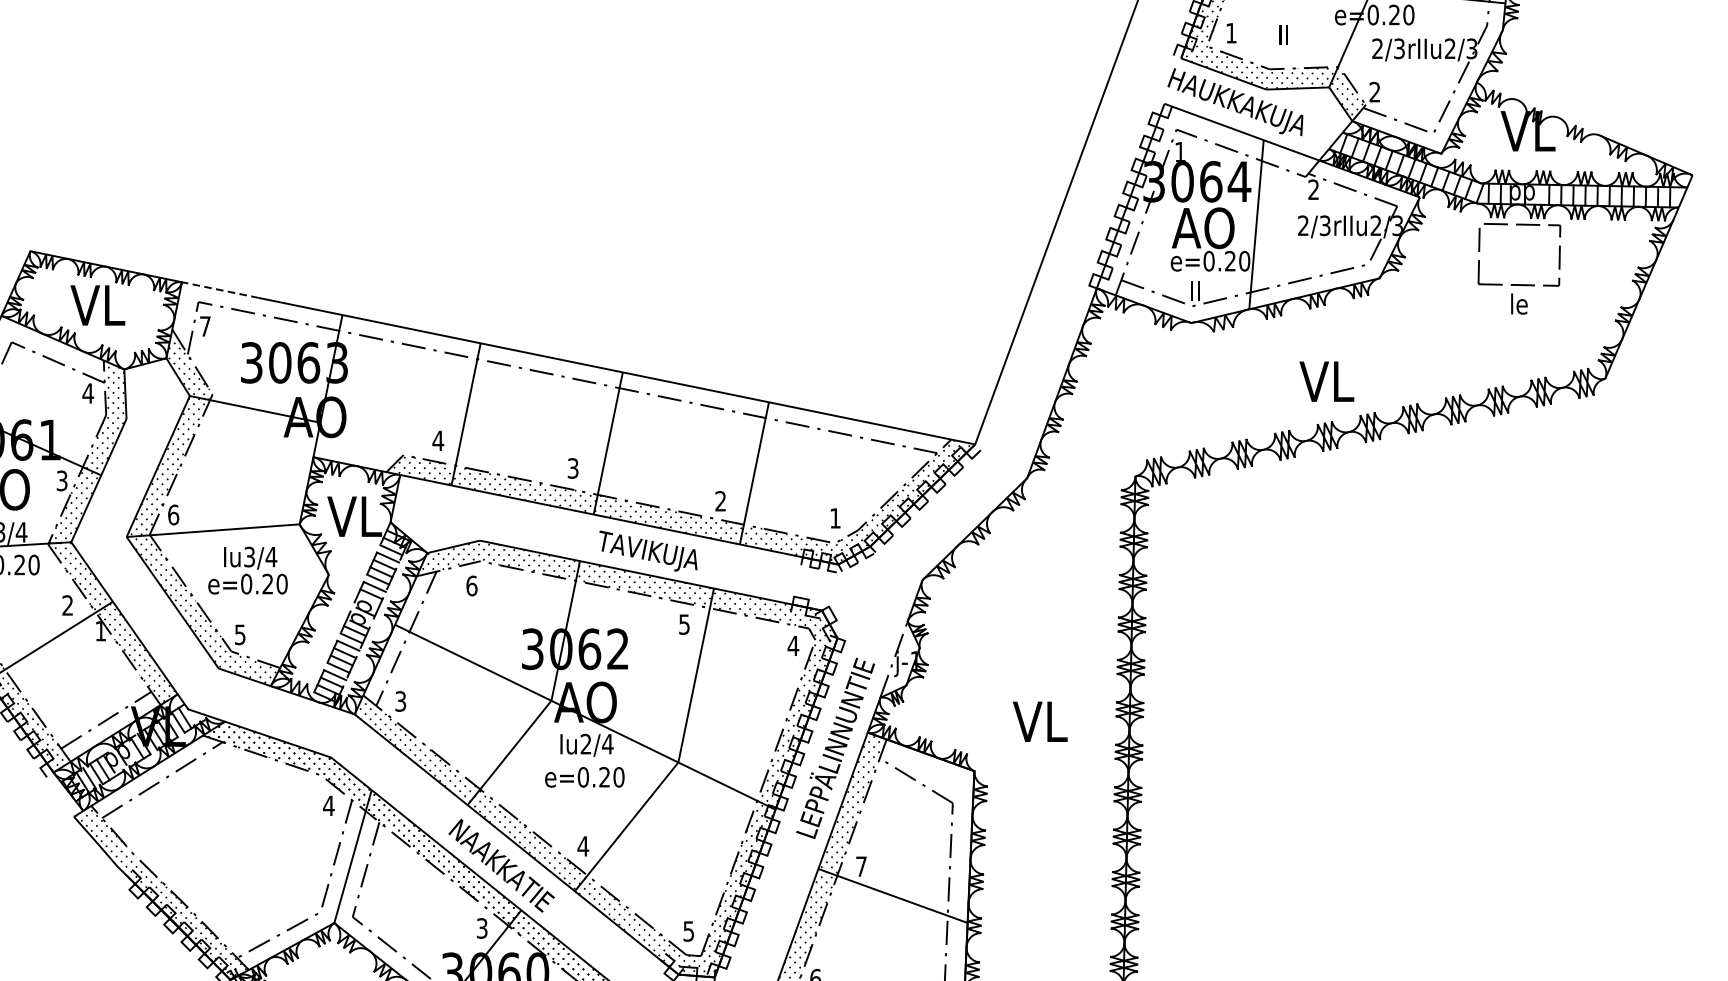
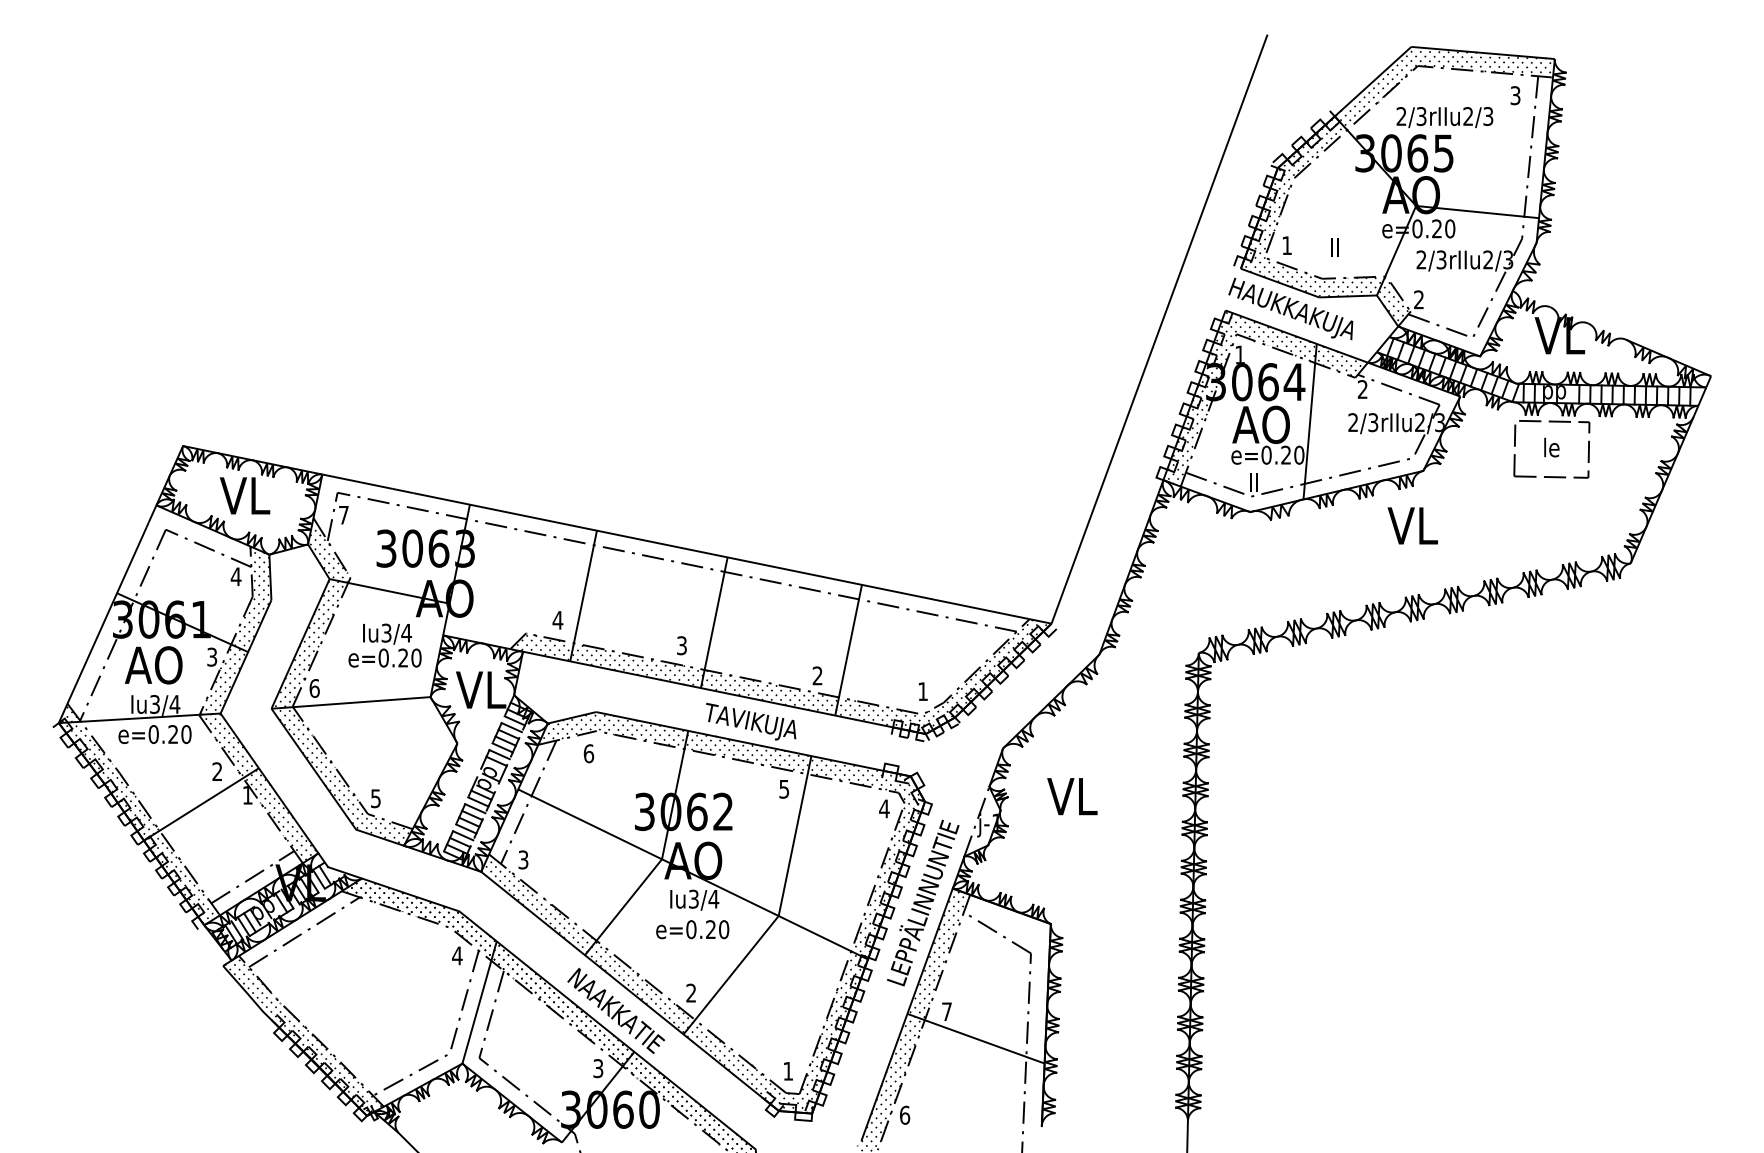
hatch: (1209, 198) -> (1266, 397), added
line: (220, 289) -> (357, 481), dashed -> solid
text: (1519, 303) -> (1551, 447), moved
text: (1326, 381) -> (1412, 525), moved
text: (247, 570) -> (384, 645), moved
text: (1040, 721) -> (1072, 796), moved
text: (585, 744) -> (693, 899), Iu2/4 -> Iu3/4
text: (582, 845) -> (690, 992), 4 -> 2
text: (689, 931) -> (788, 1071), 5 -> 1

